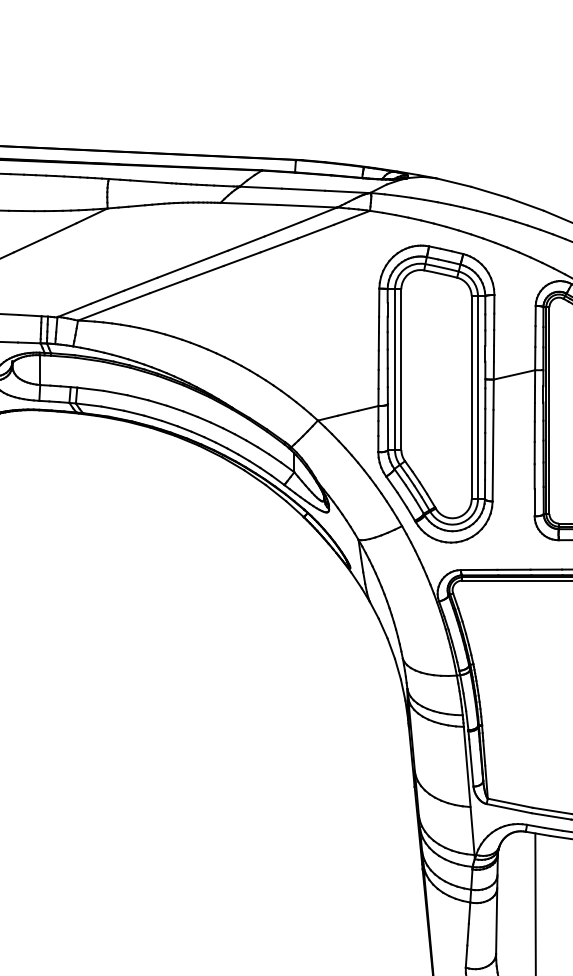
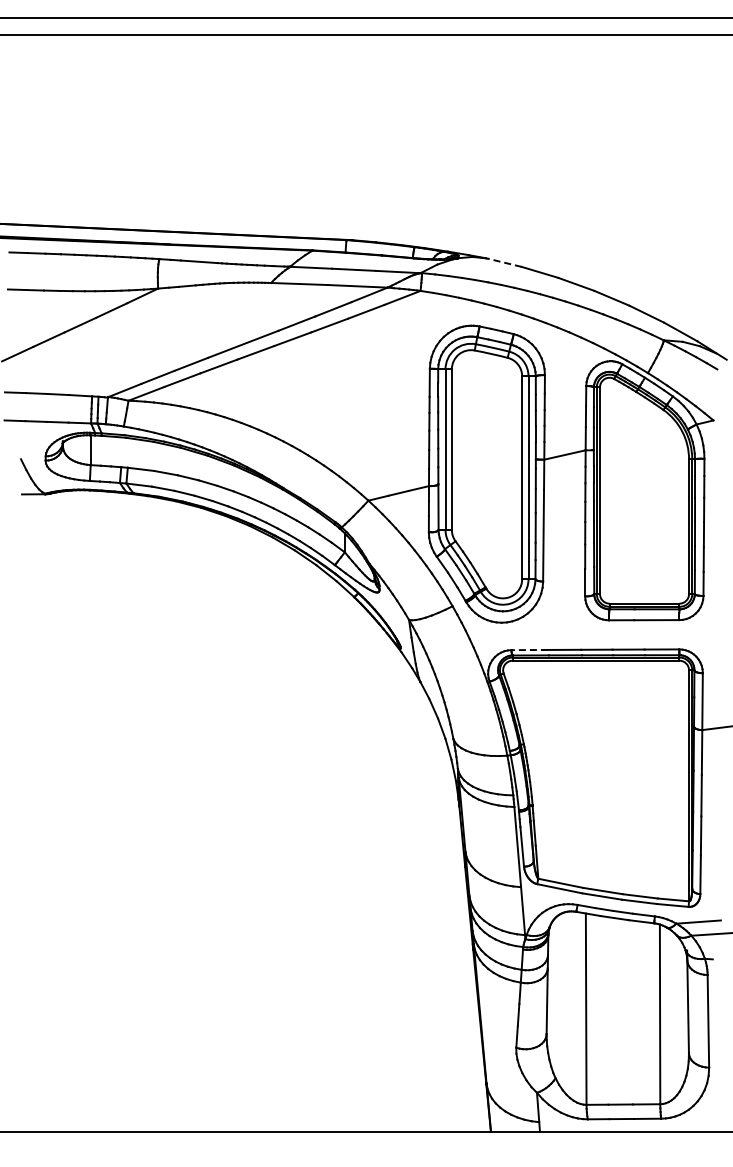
line: (453, 182) -> (504, 262), solid -> dashed
line: (478, 570) -> (529, 650), solid -> dashed

